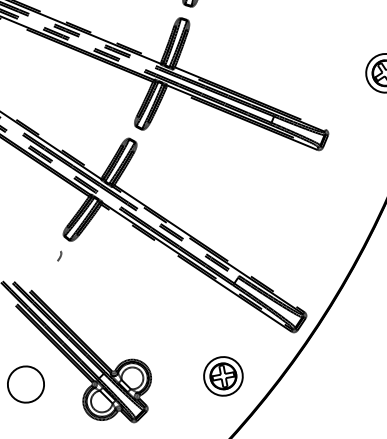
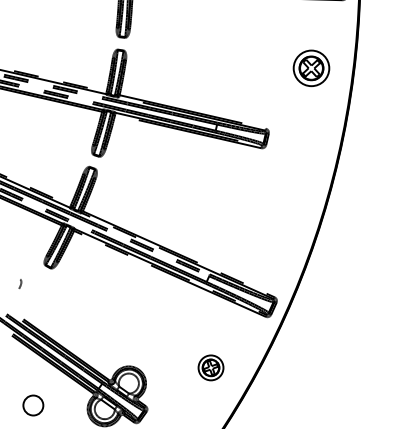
curve: (59, 256) -> (20, 284), moved
part: (222, 375) -> (210, 367), size x0.7
circle: (26, 384) -> (33, 405), size x0.6

